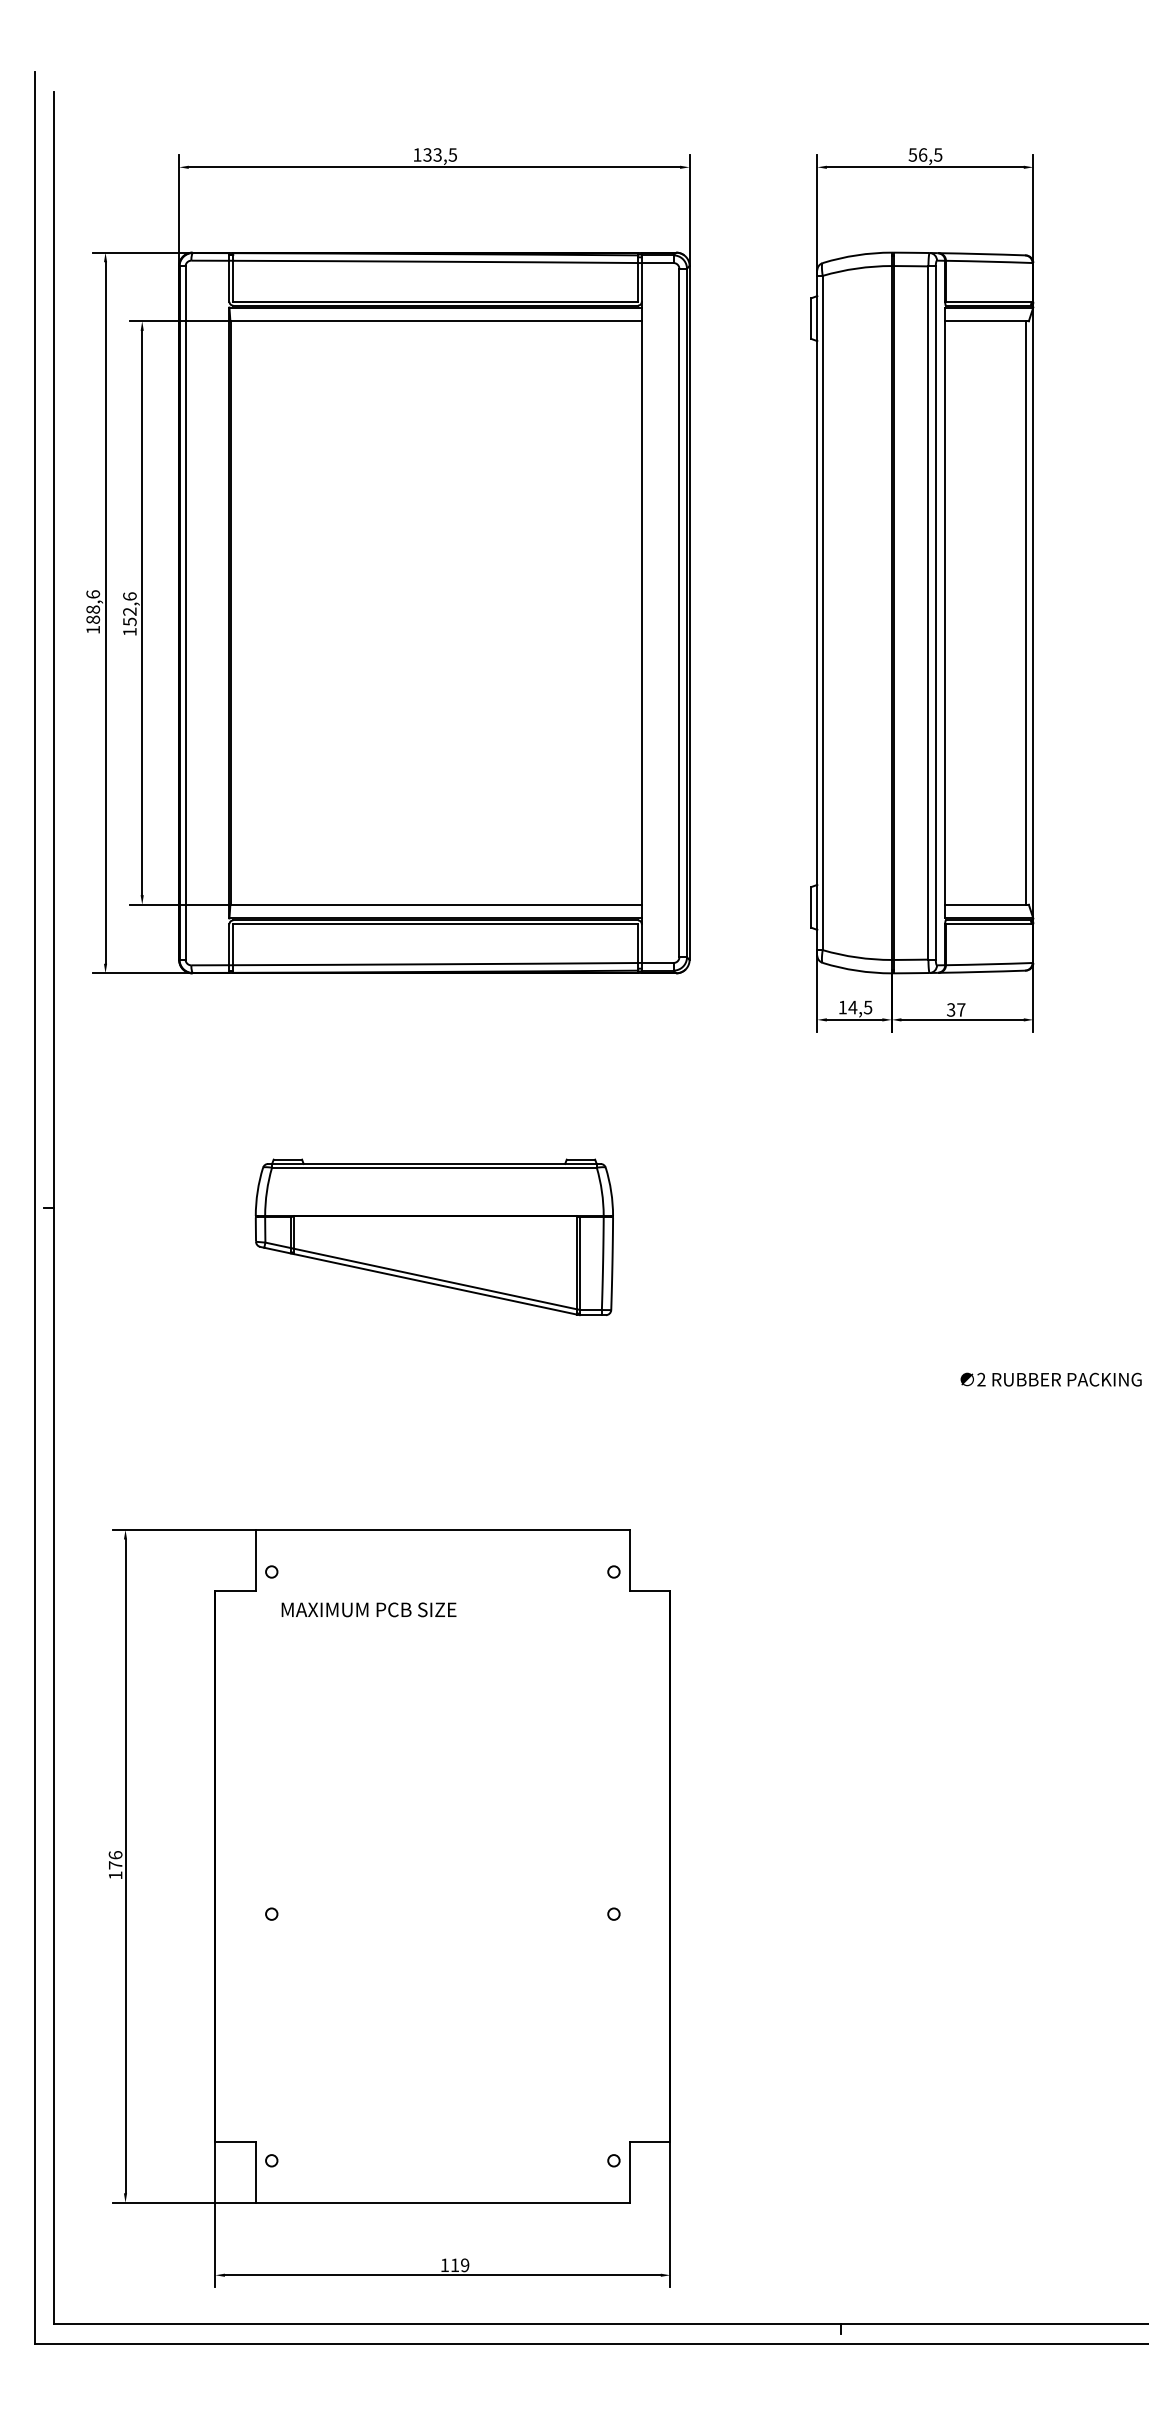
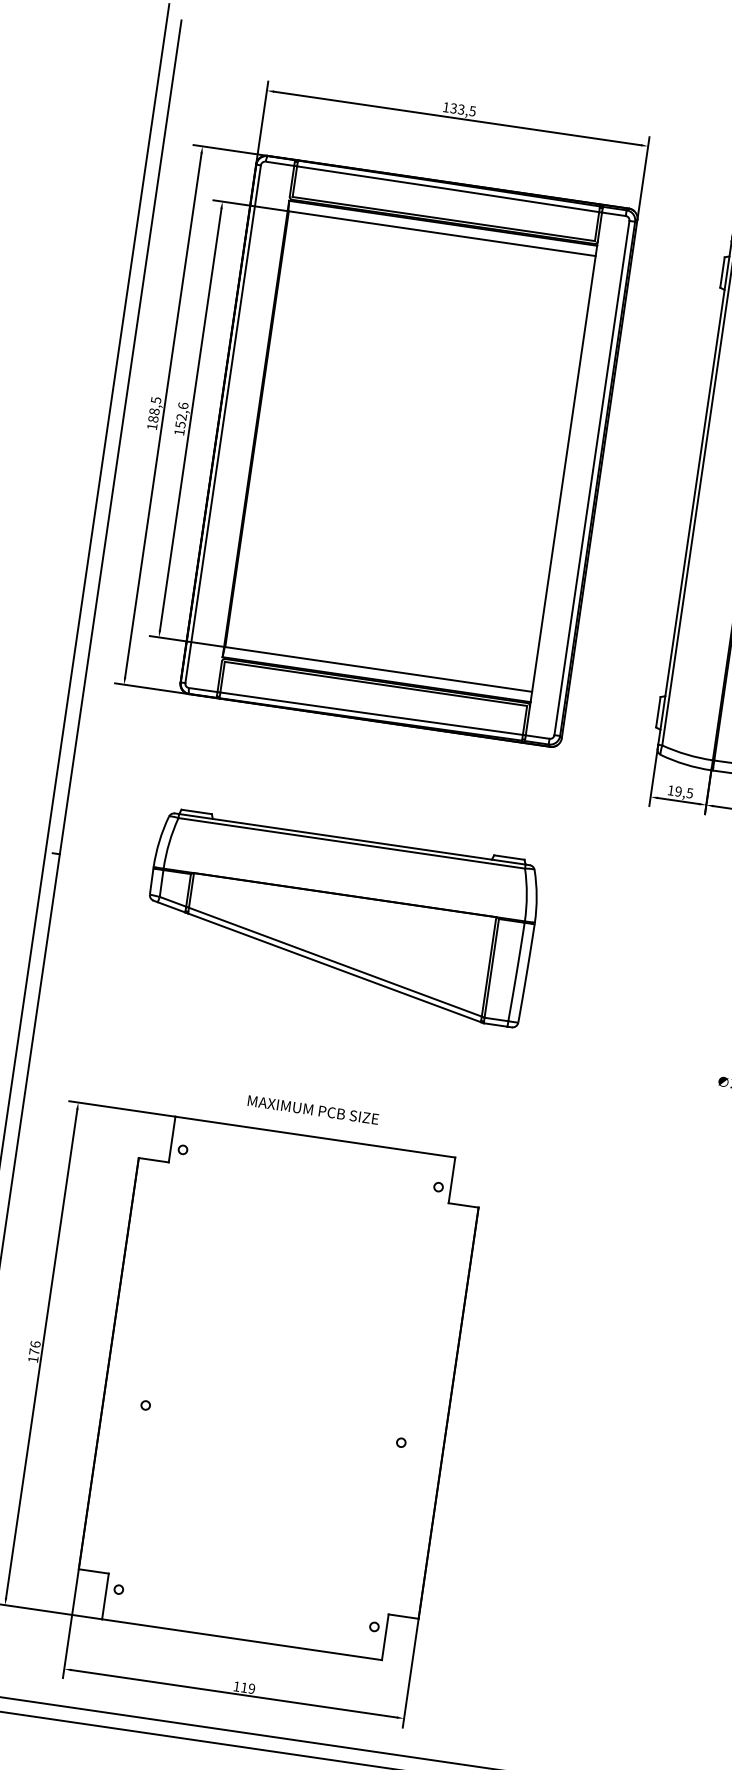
text: (93, 594) -> (156, 400), 188,6 -> 188,5
text: (852, 1007) -> (678, 791), 14,5 -> 19,5
part: (434, 1237) -> (341, 917), size x1.43
text: (368, 1609) -> (313, 1109), moved

